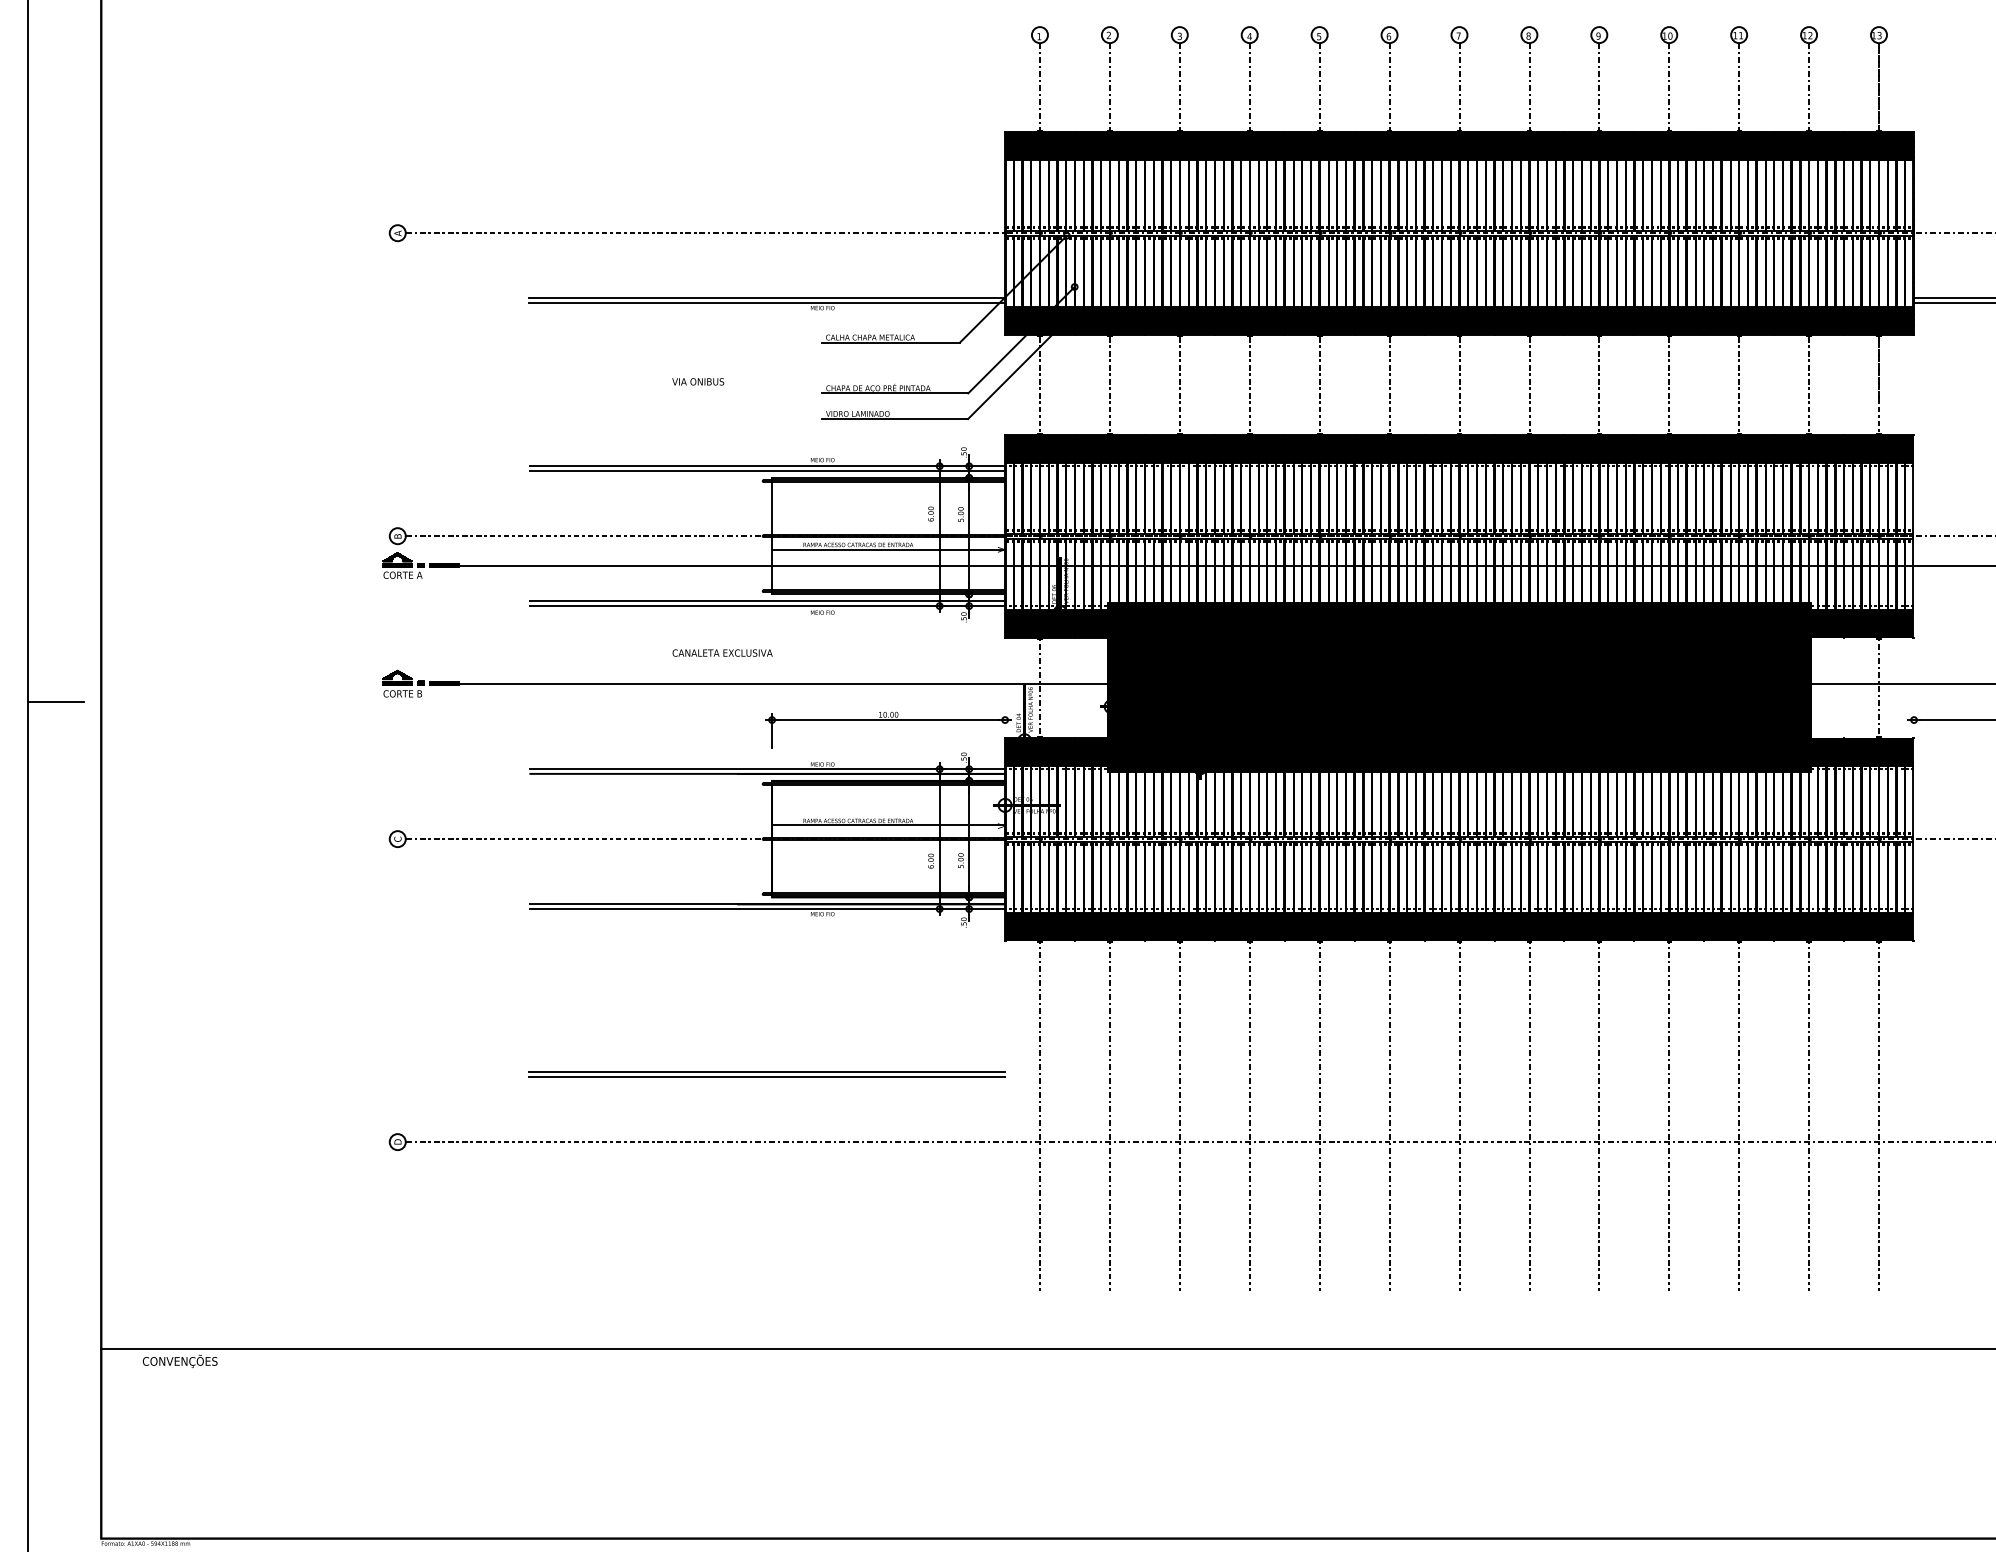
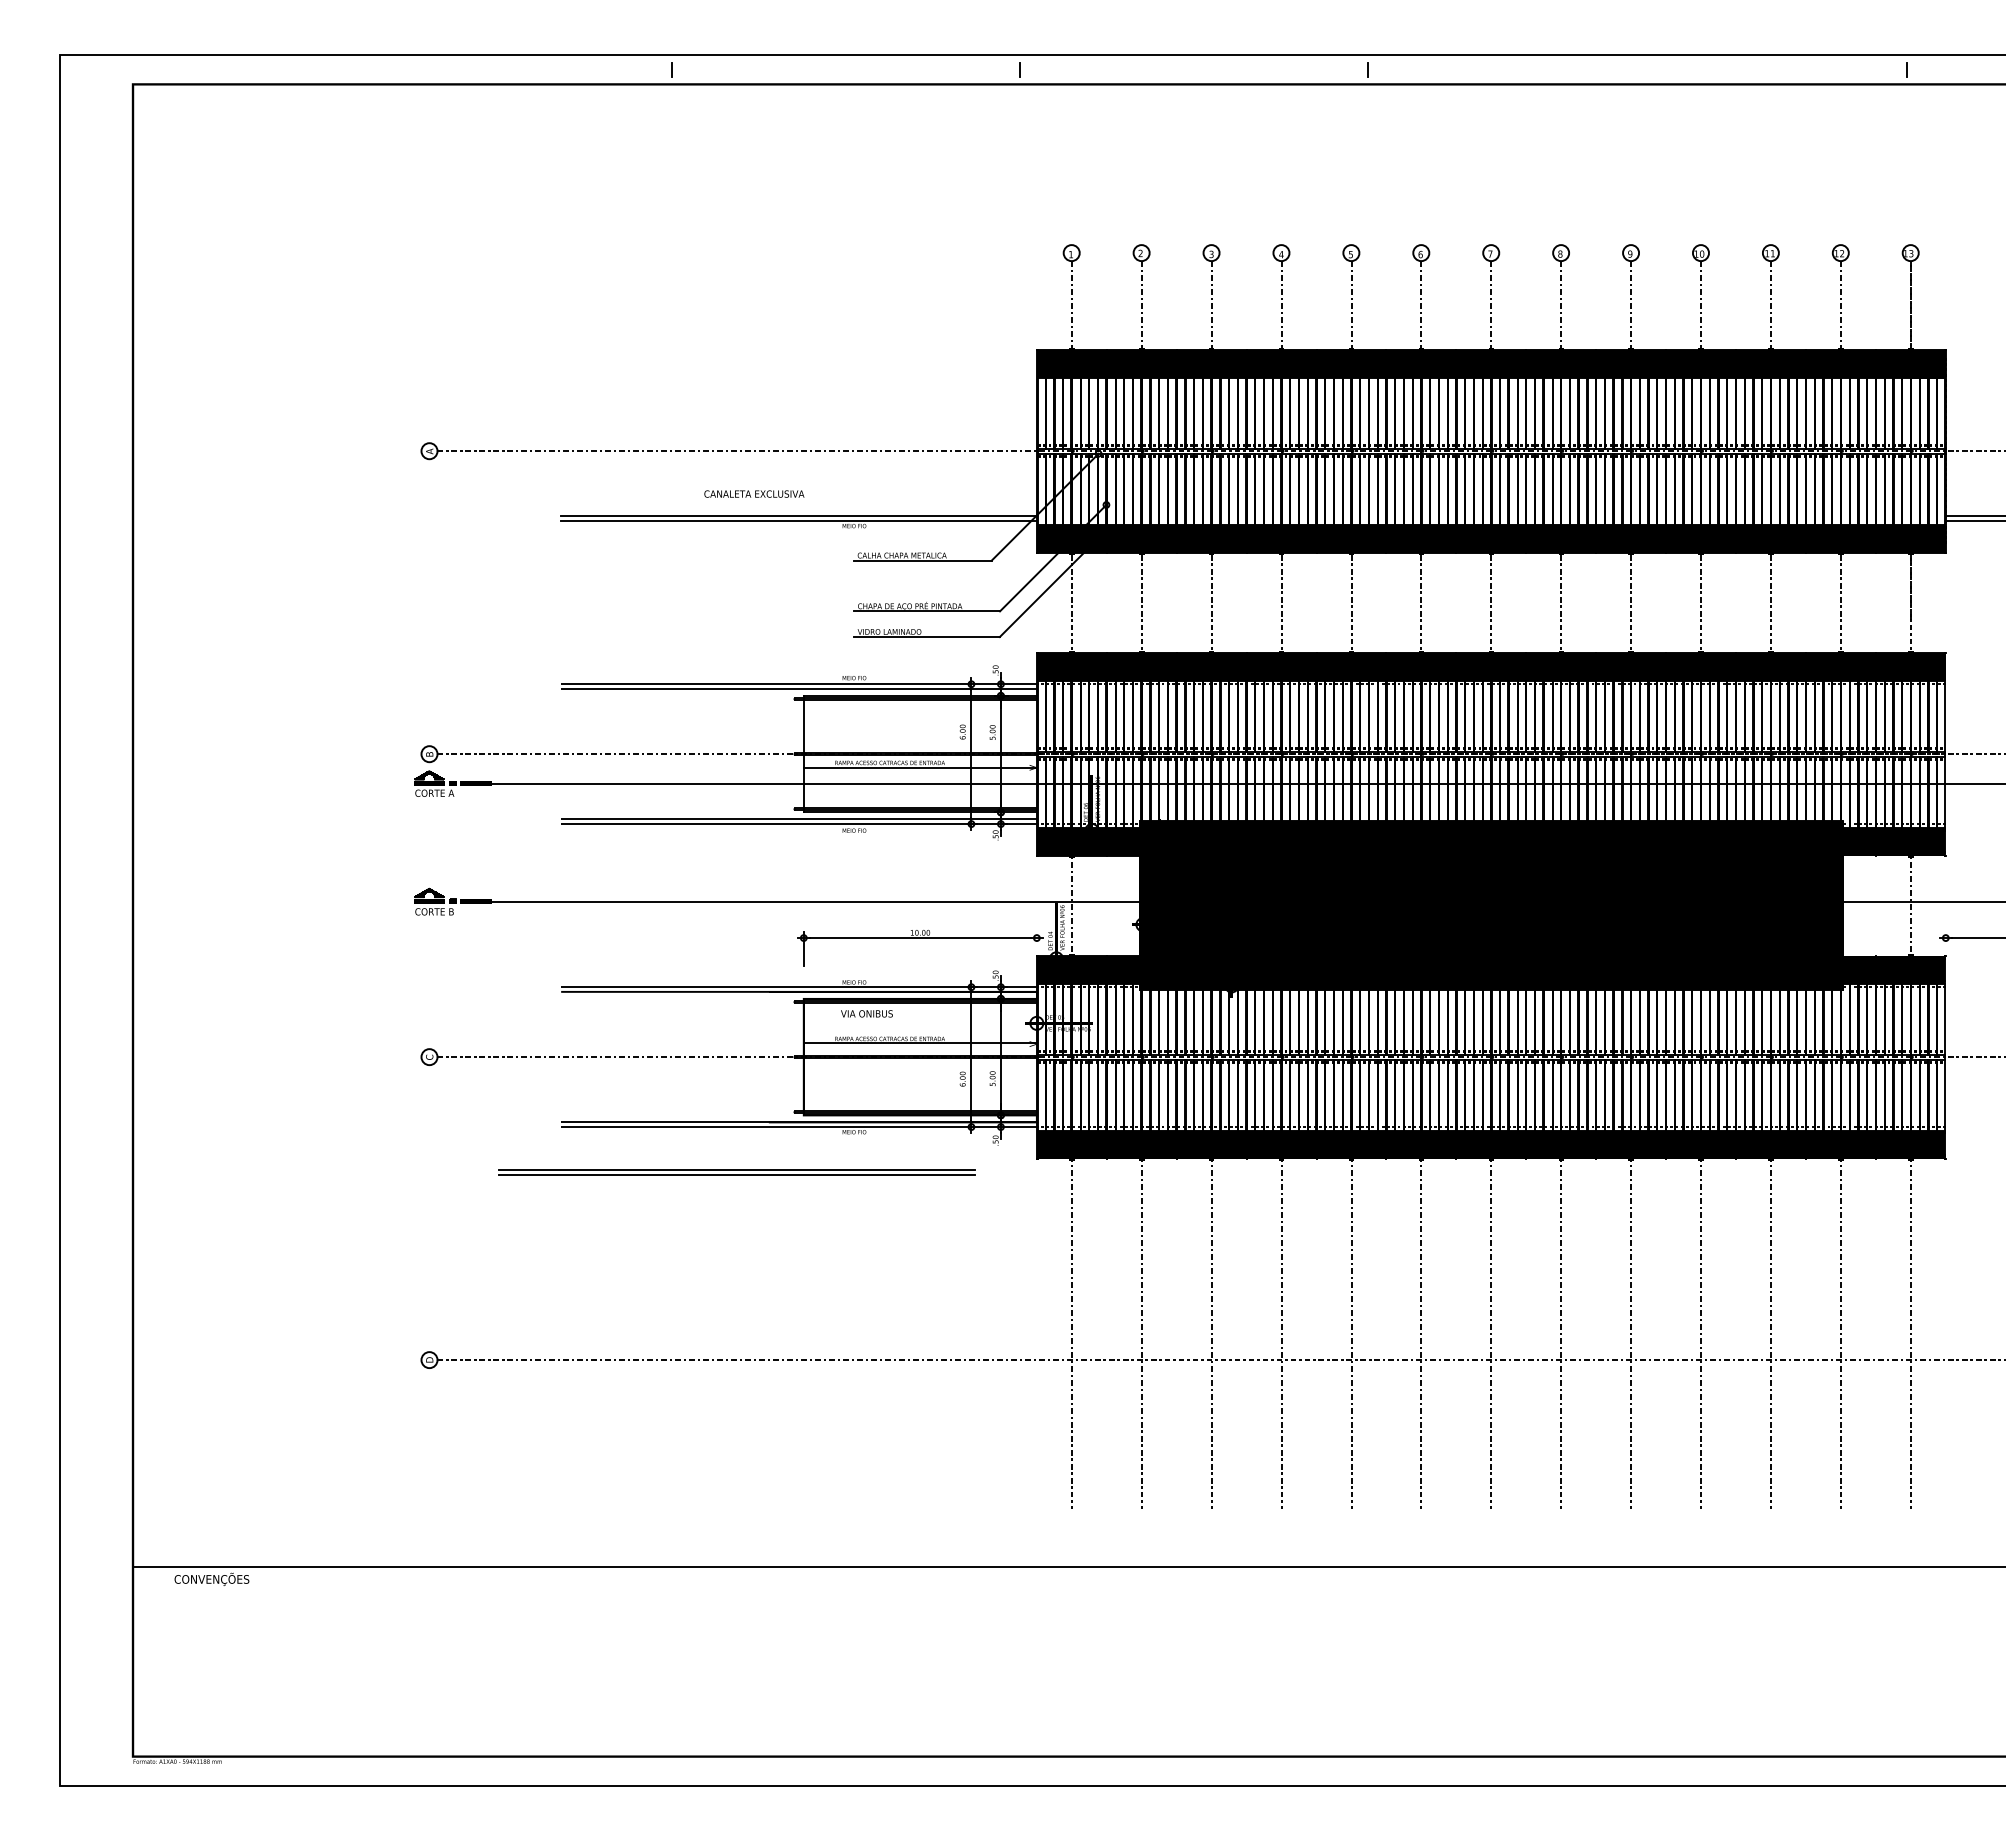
text: (697, 381) -> (866, 1013), moved
text: (722, 652) -> (754, 493), moved
line: (55, 702) -> (87, 920), removed
part: (766, 1074) -> (736, 1172), moved

